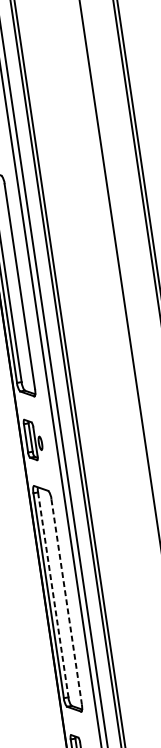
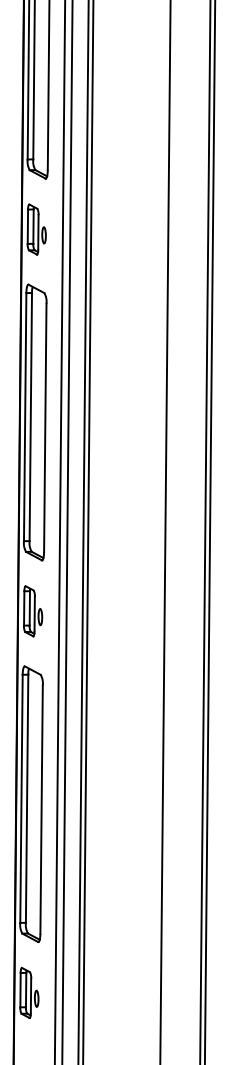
line: (53, 595) -> (27, 799), dashed -> solid
line: (66, 602) -> (41, 810), dashed -> solid

